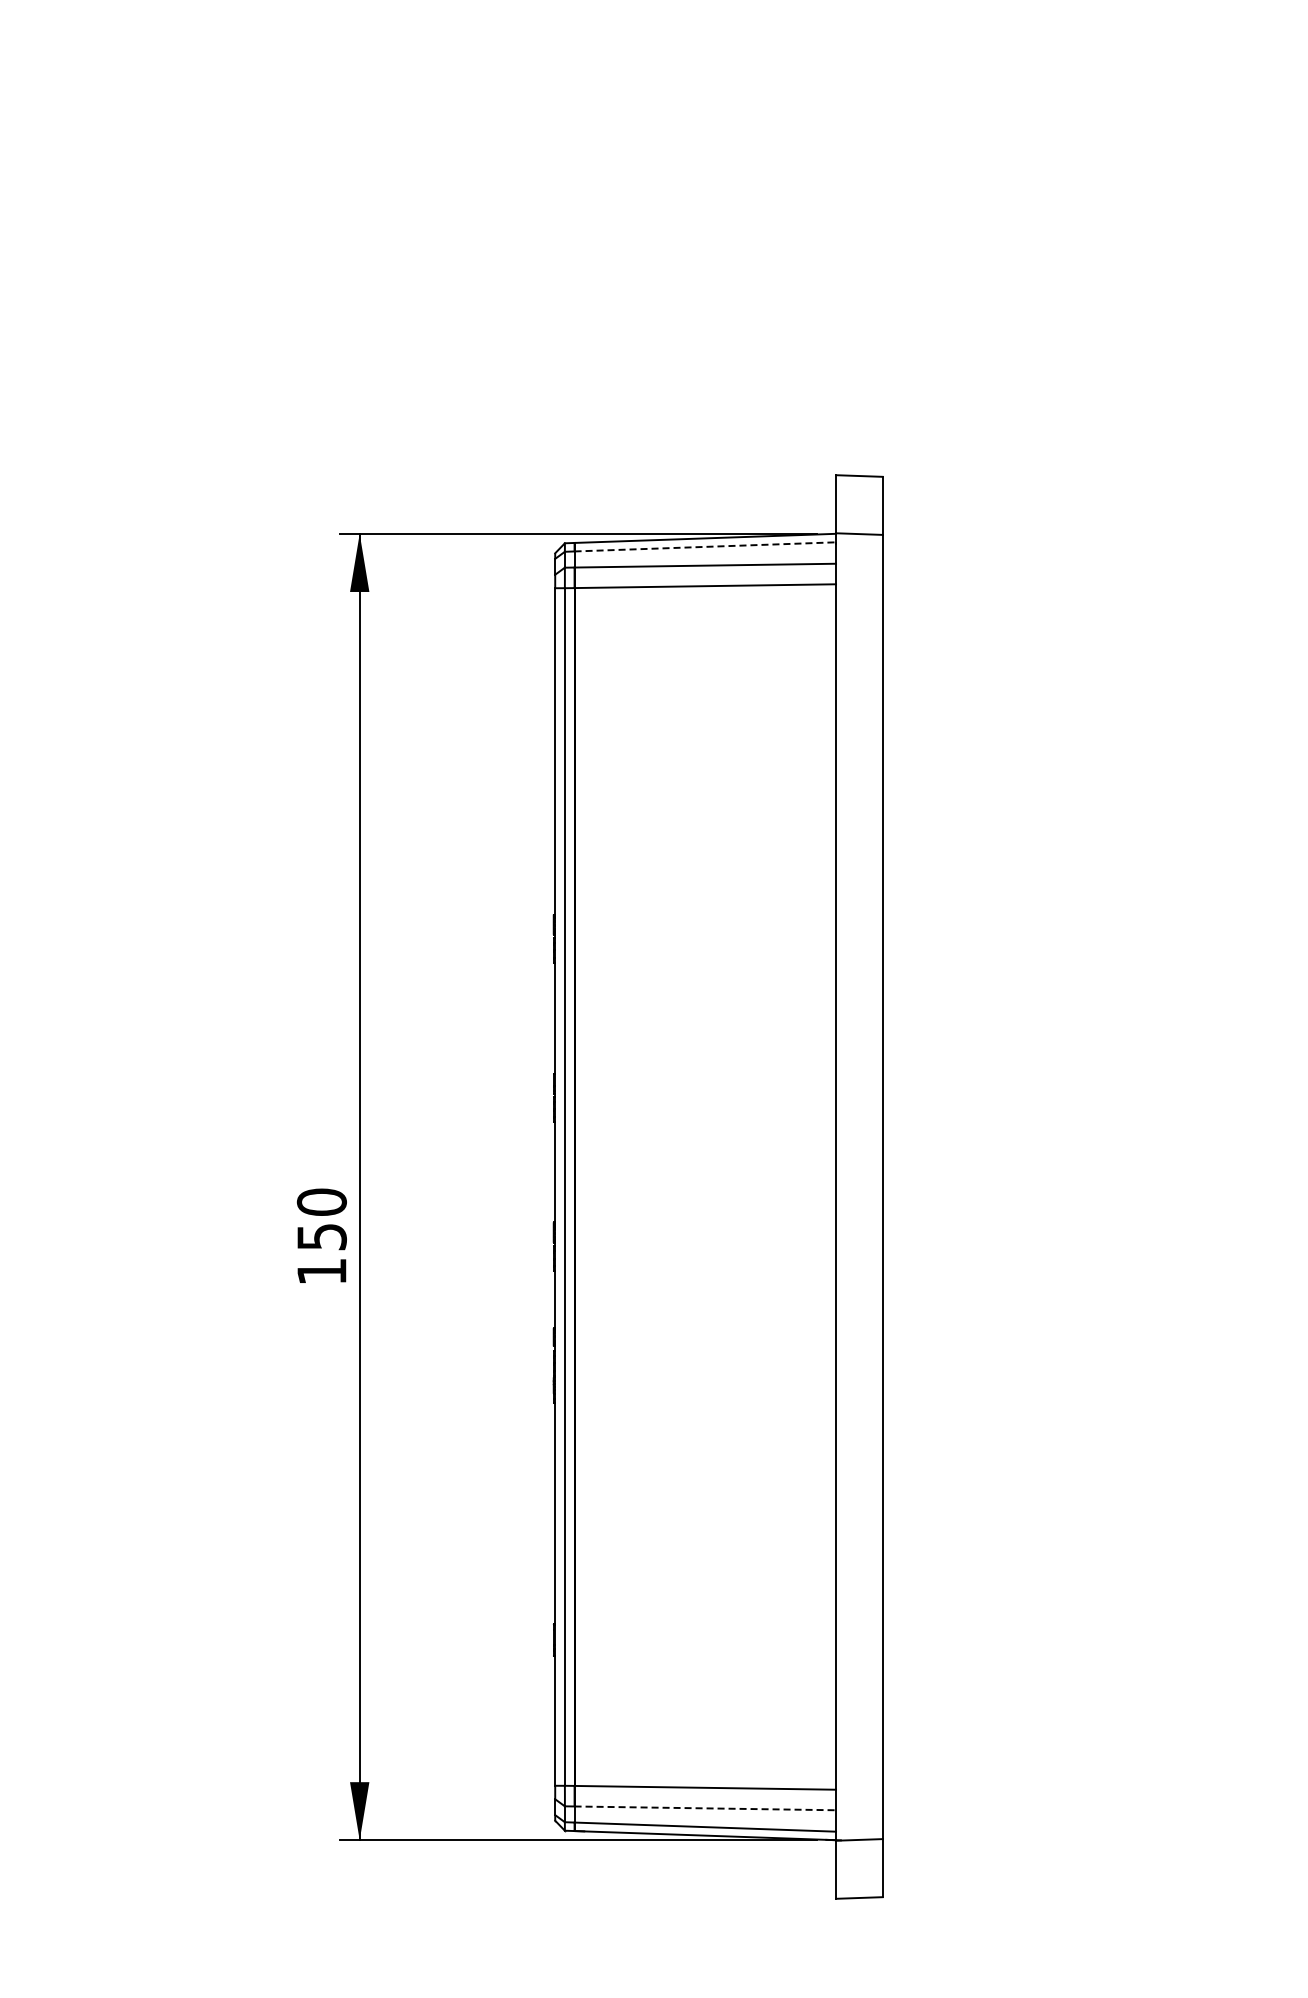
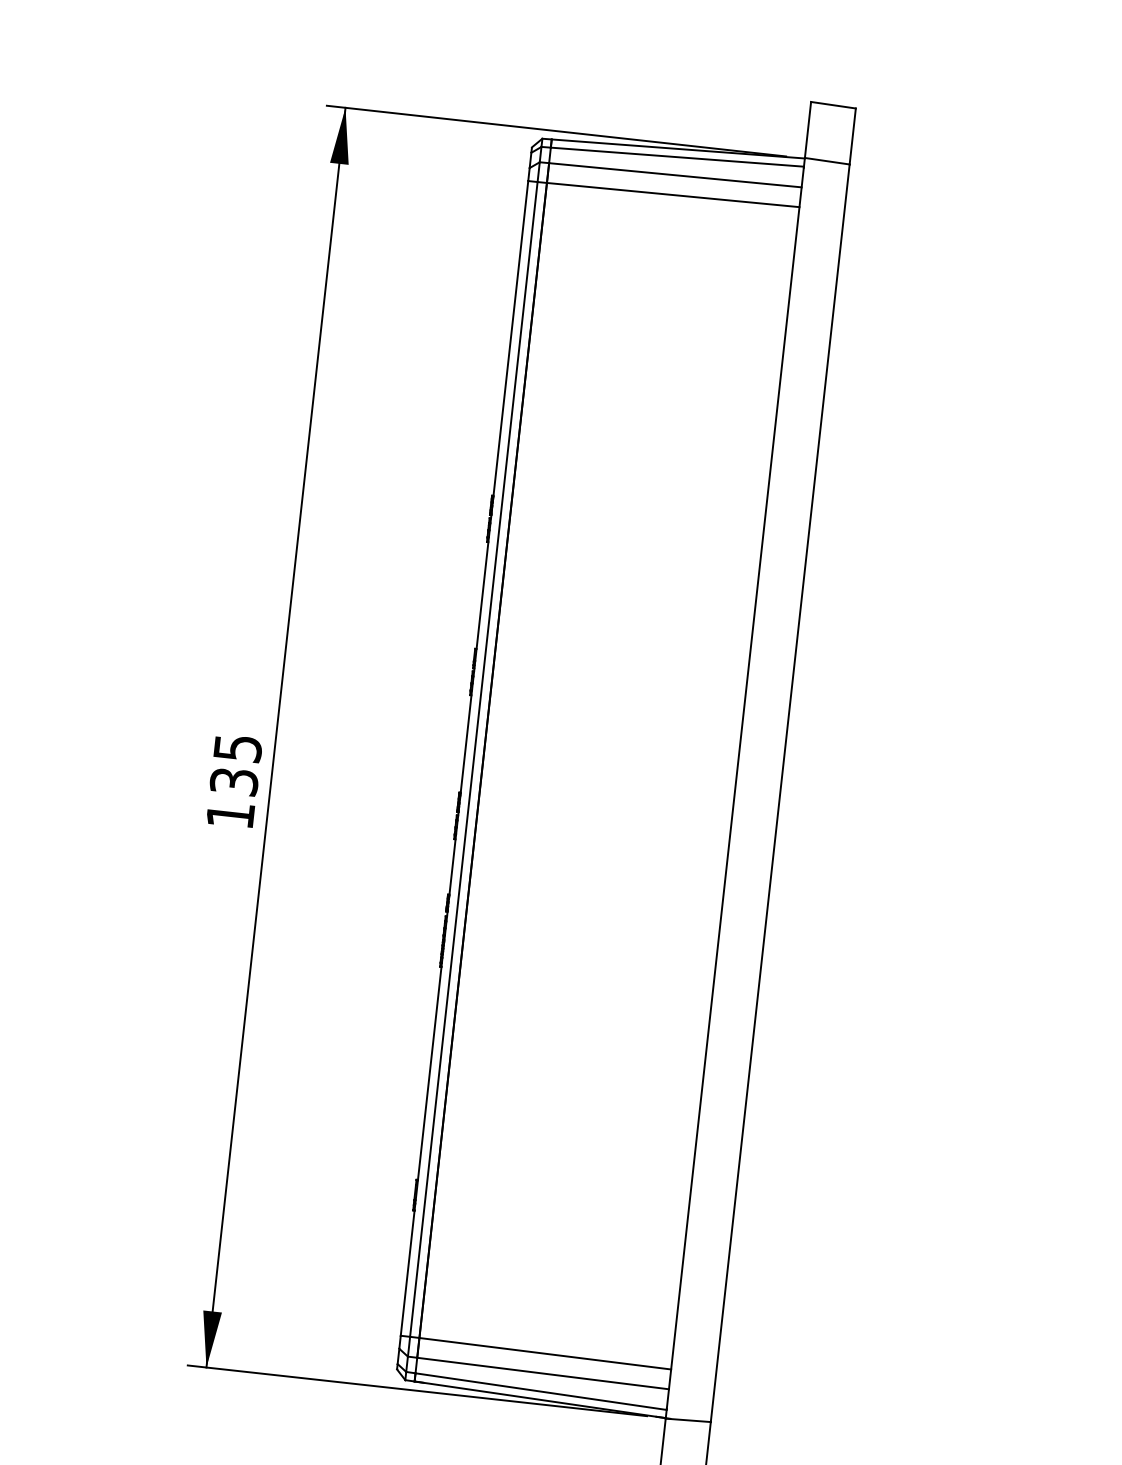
line: (705, 546) -> (677, 156), dashed -> solid
text: (321, 1218) -> (235, 763), 150 -> 135
line: (705, 1808) -> (543, 1373), dashed -> solid

